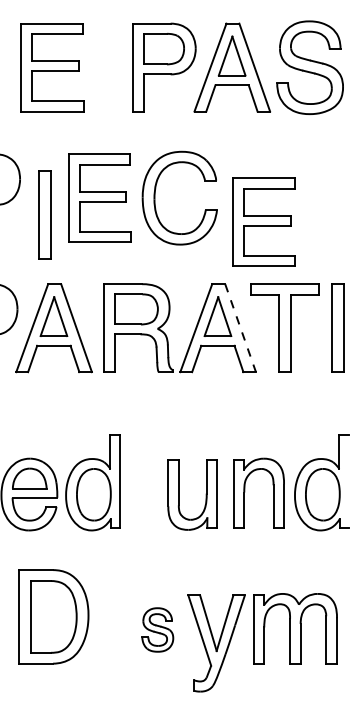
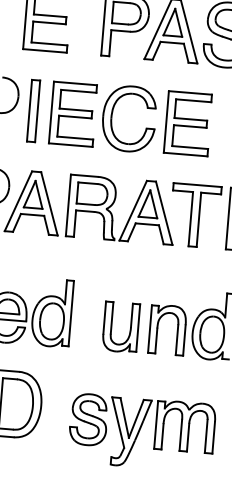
part: (44, 214) -> (33, 110), moved
part: (263, 221) -> (187, 123), moved
line: (240, 328) -> (164, 213), dashed -> solid
part: (157, 629) -> (88, 419), size x1.67

